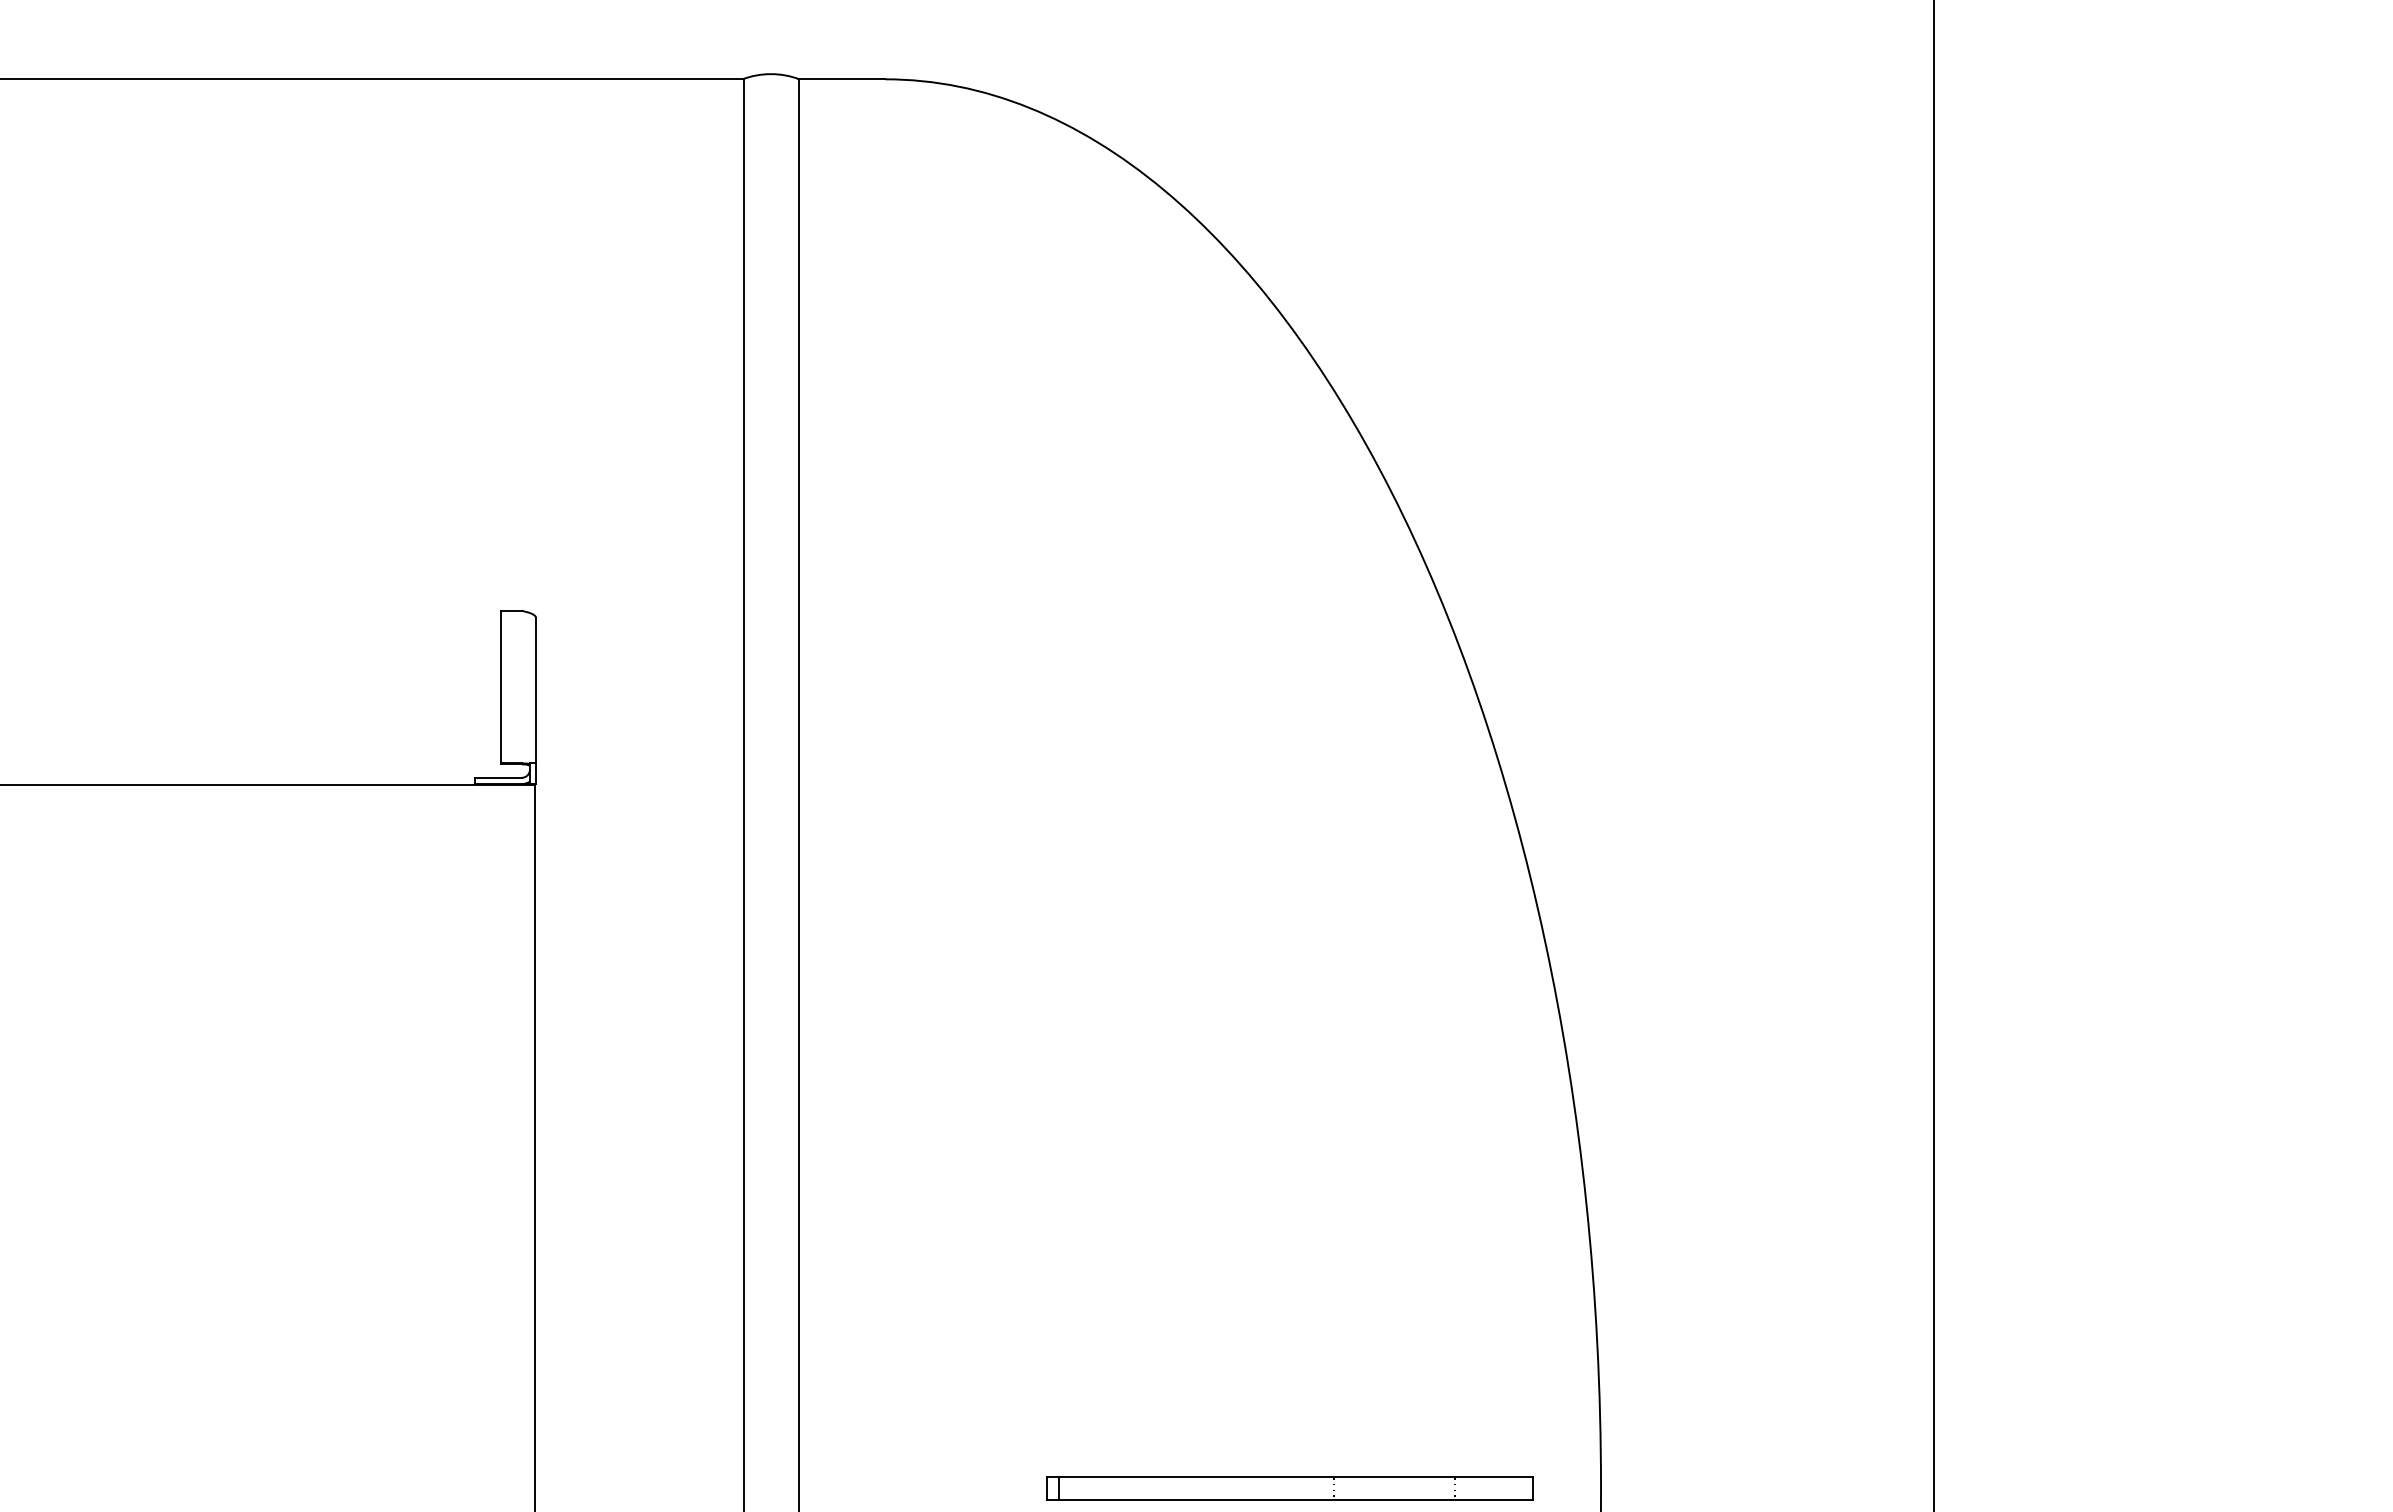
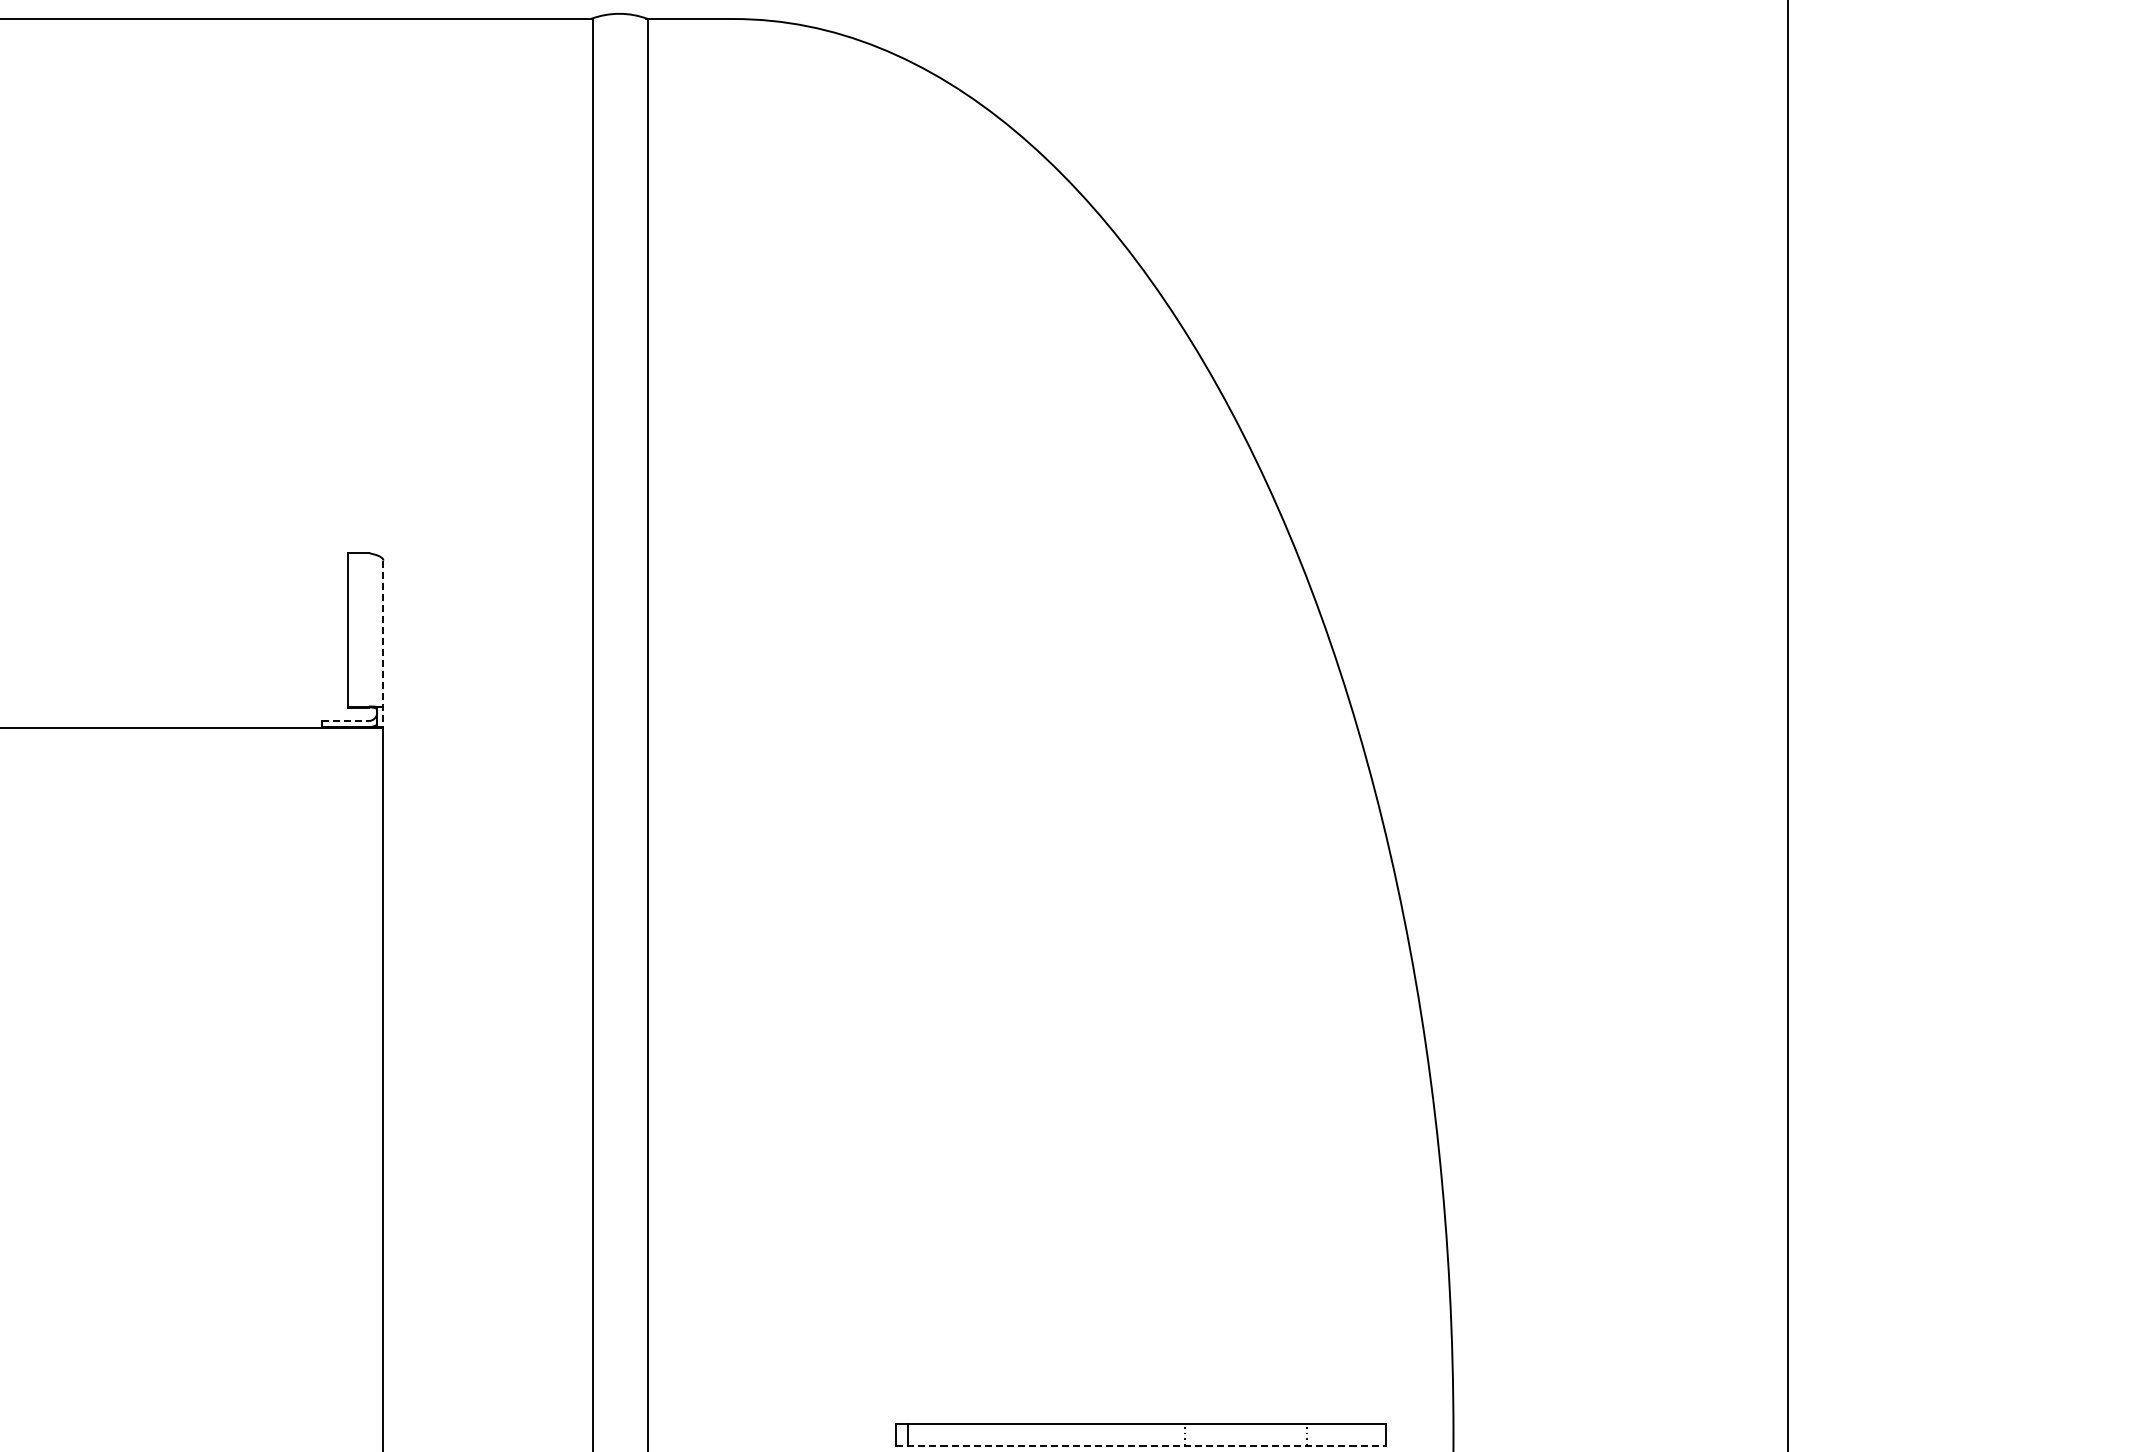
line: (536, 701) -> (383, 644), solid -> dashed
line: (498, 777) -> (345, 720), solid -> dashed
line: (1290, 1499) -> (1141, 1446), solid -> dashed

